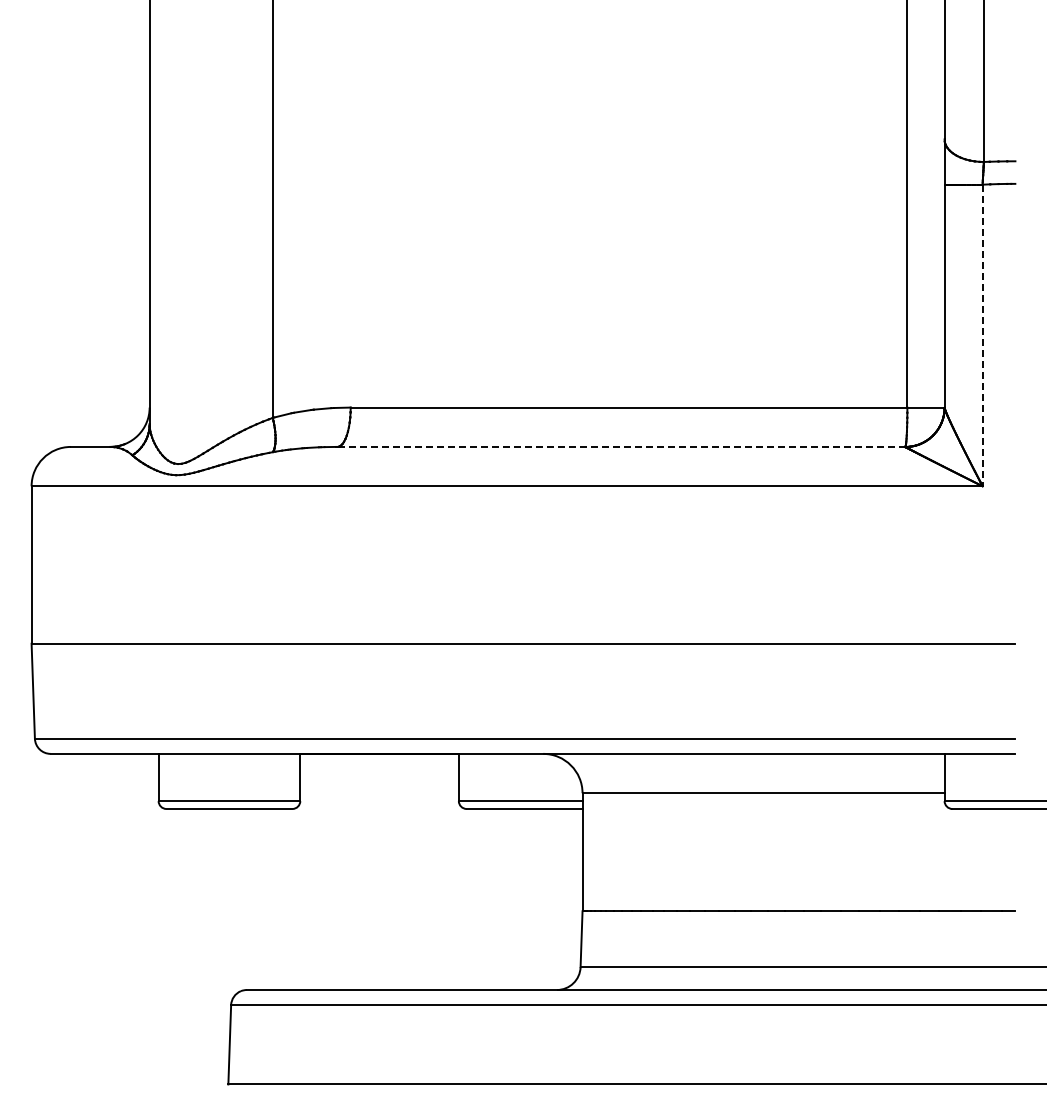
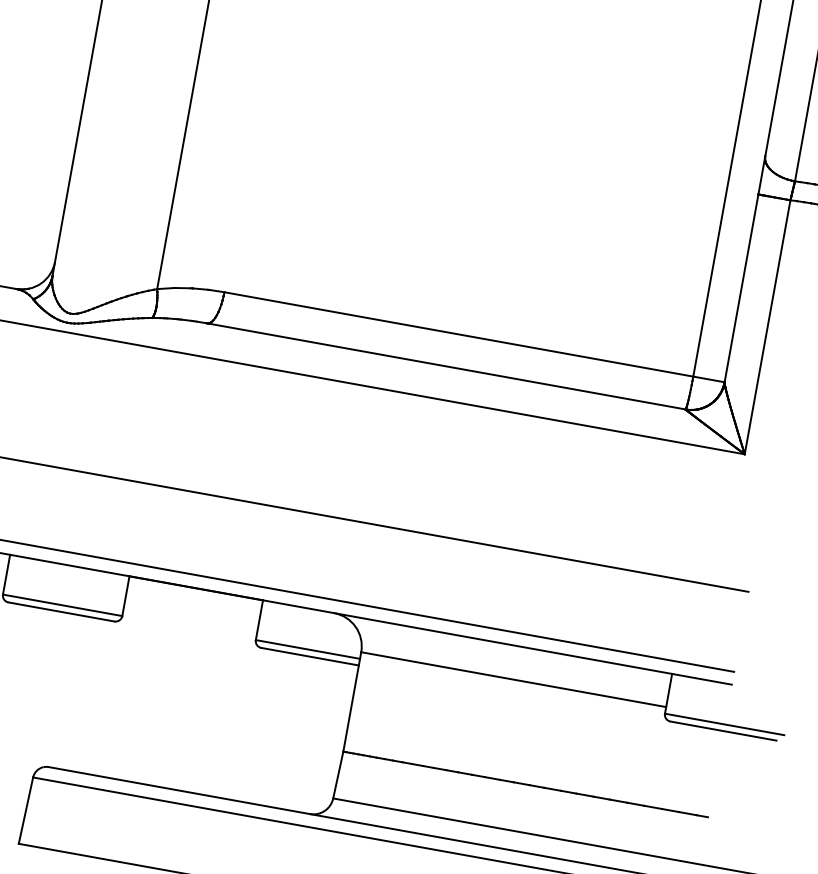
line: (982, 335) -> (767, 327), dashed -> solid
line: (621, 446) -> (446, 366), dashed -> solid

